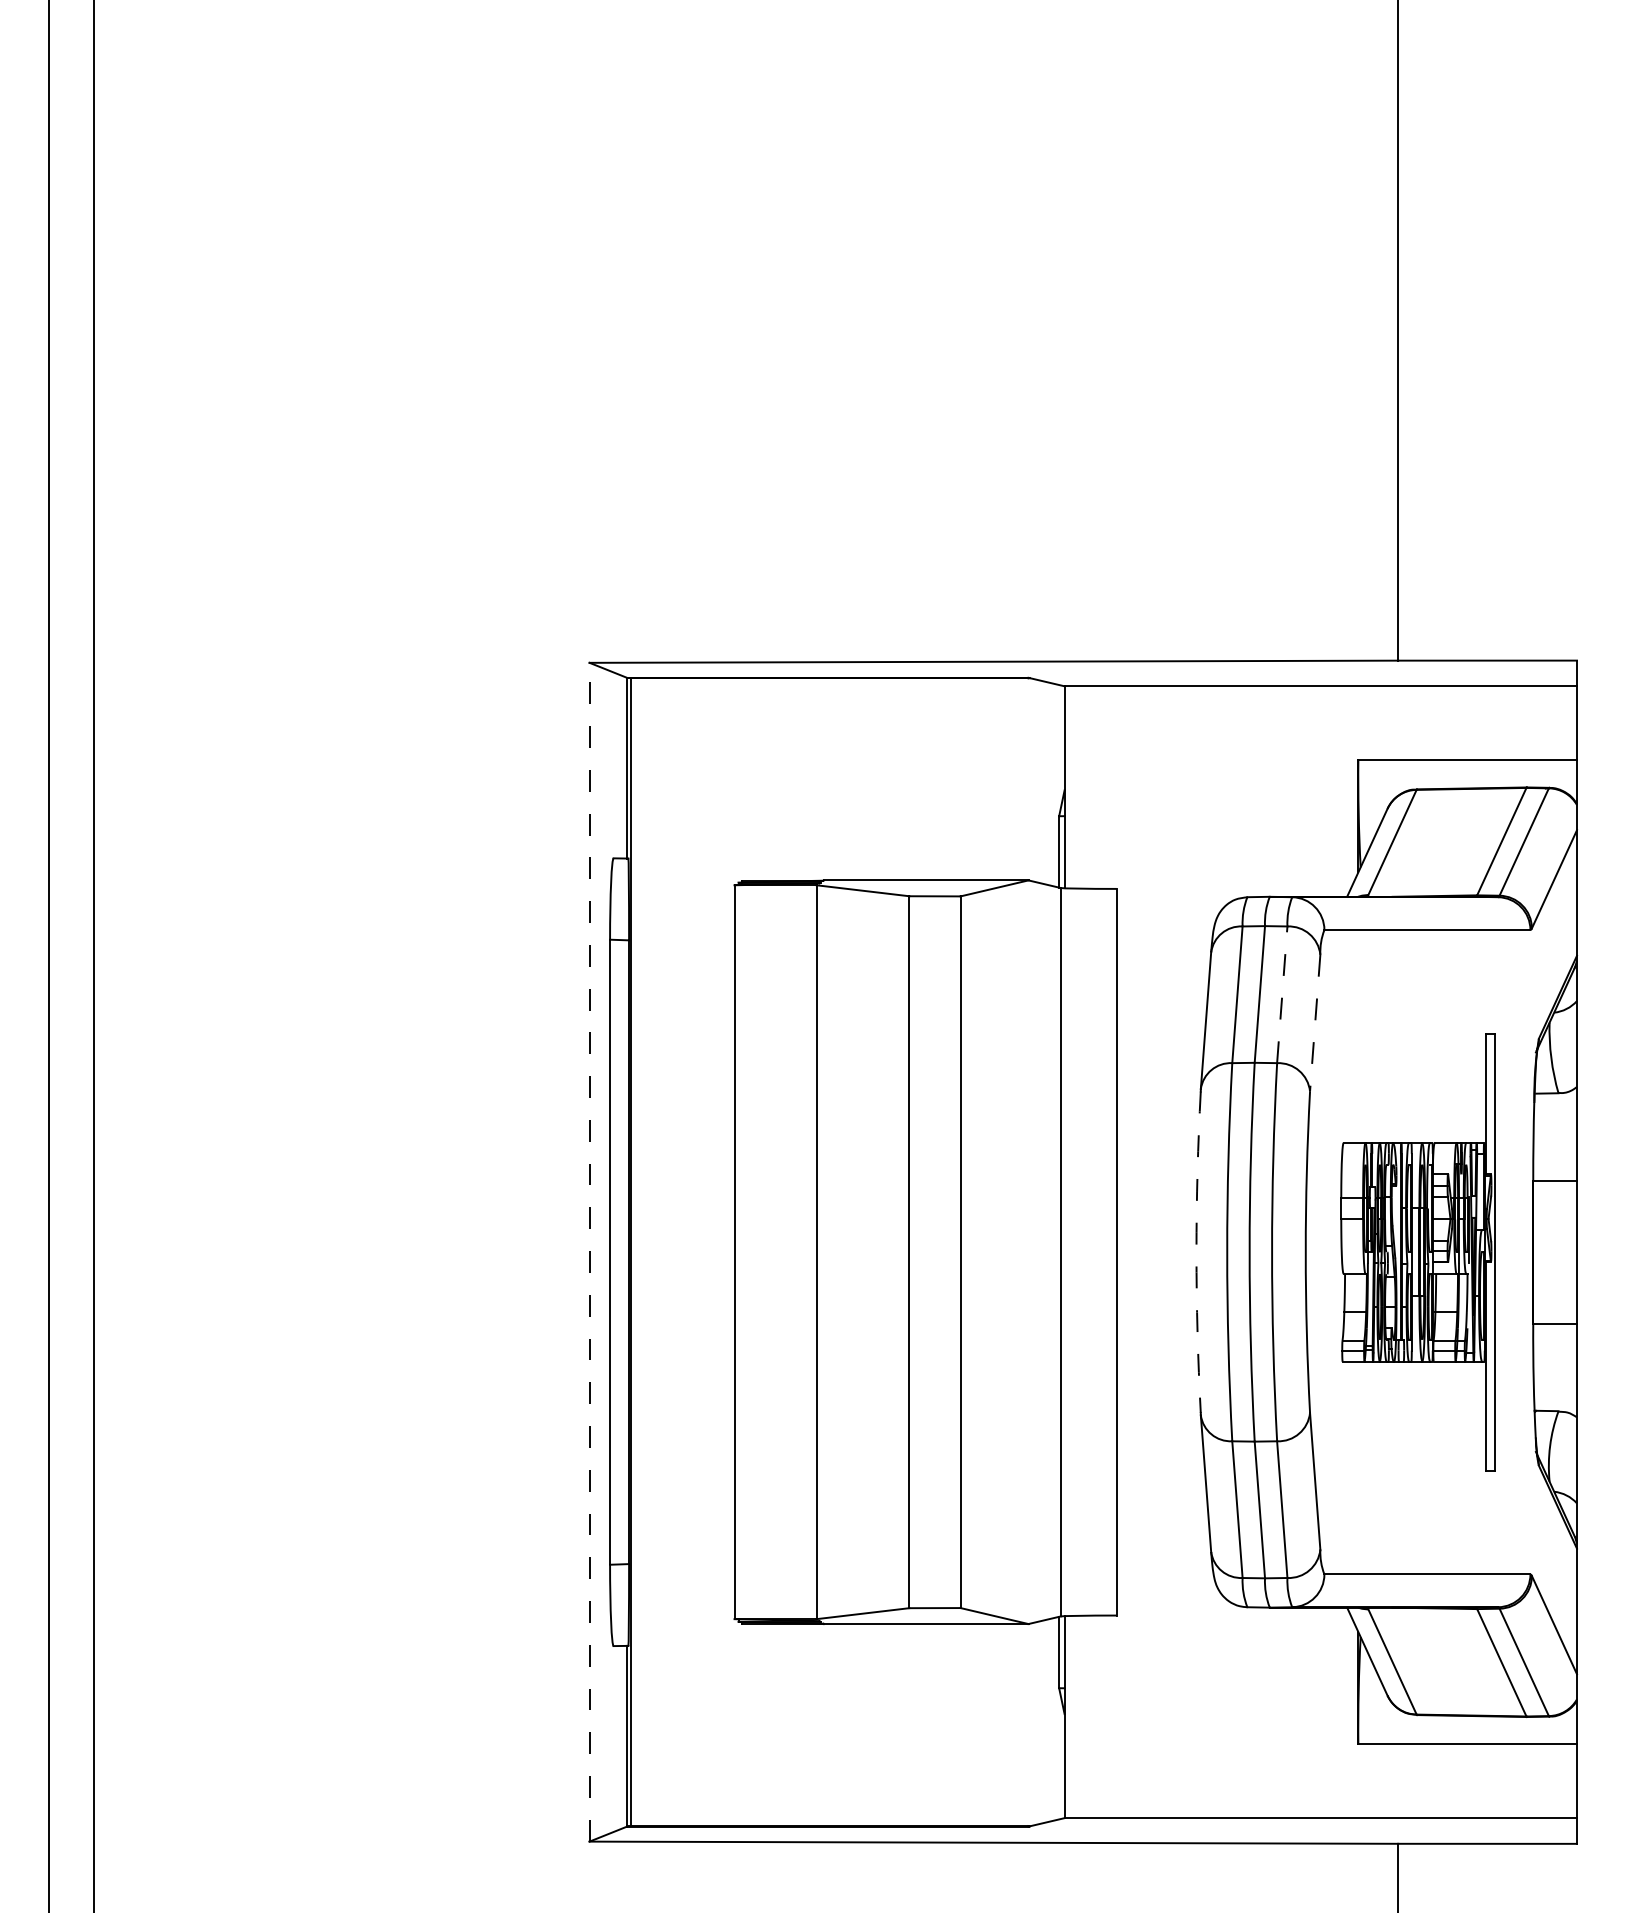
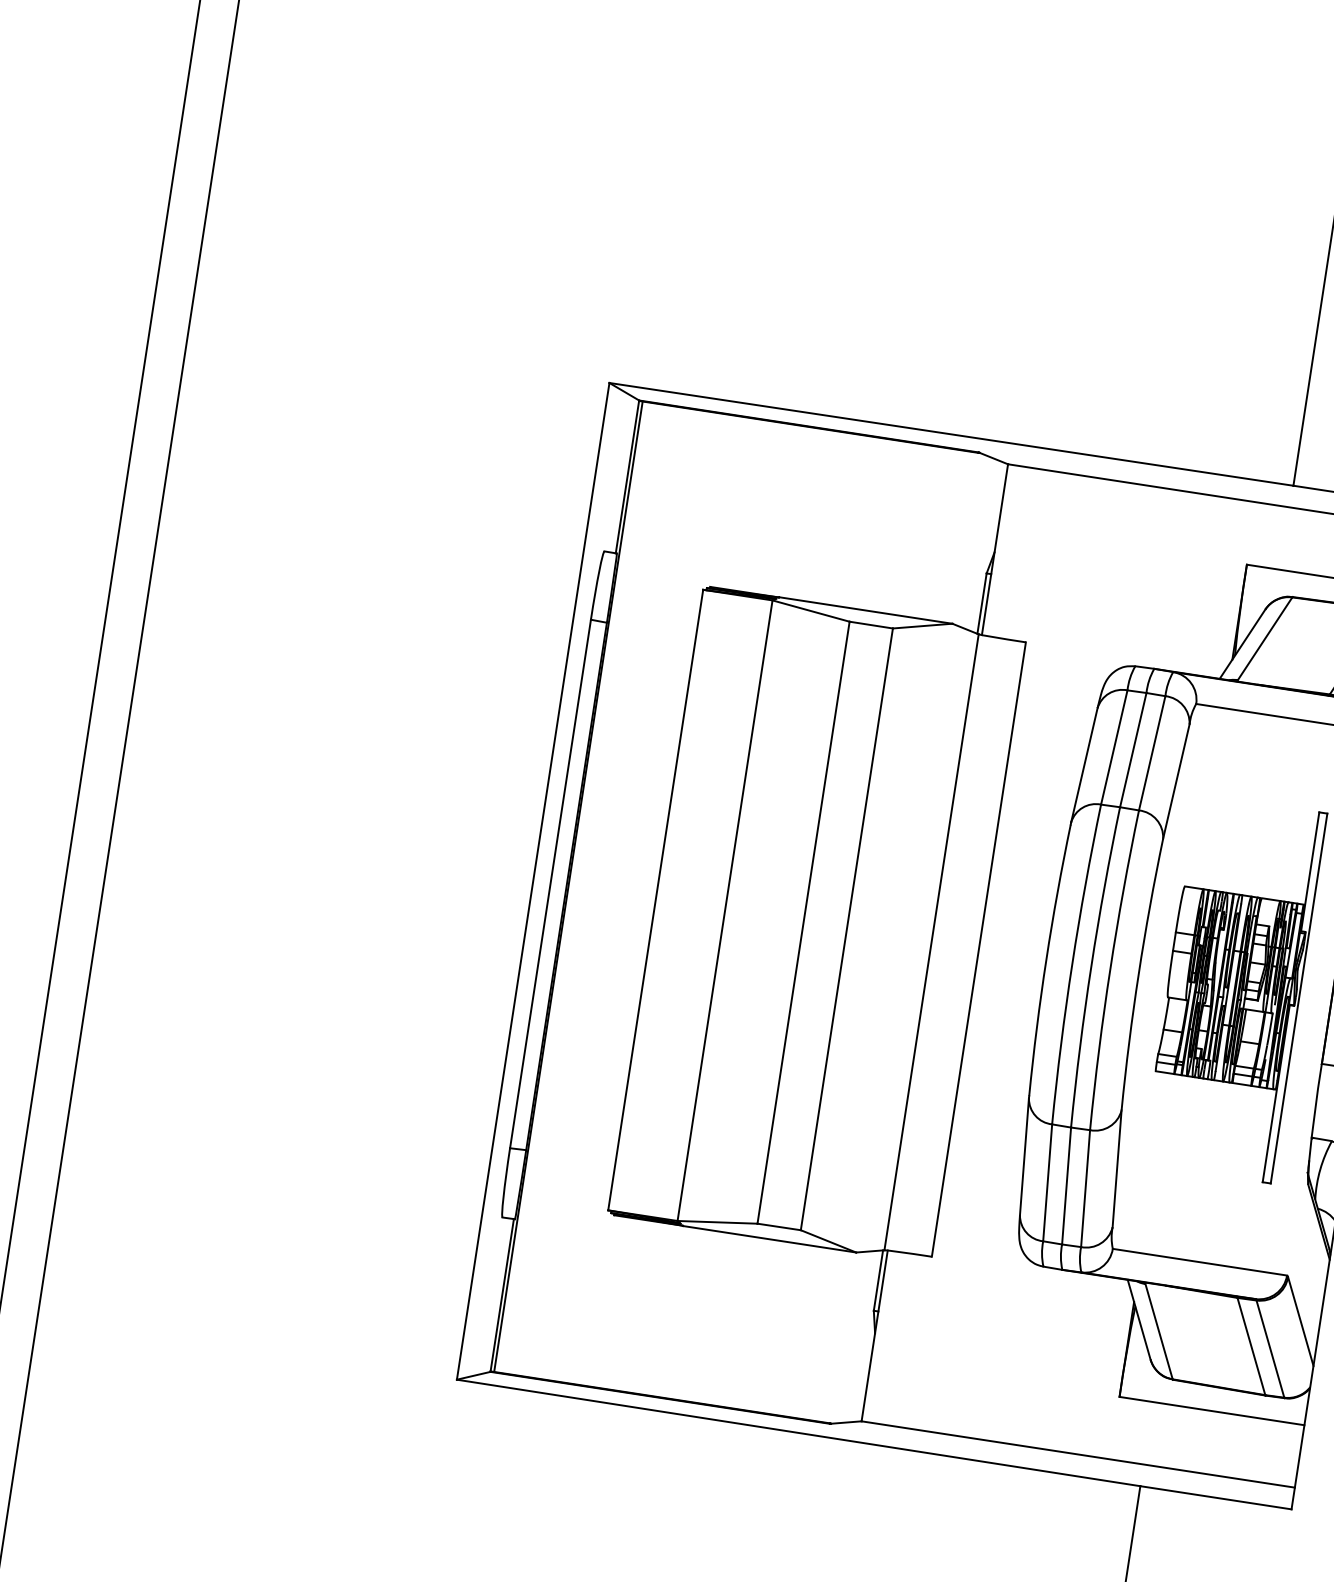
line: (1282, 994) -> (1152, 753), dashed -> solid
line: (1315, 1023) -> (1176, 781), dashed -> solid
line: (589, 1251) -> (533, 880), dashed -> solid
arc: (1196, 1252) -> (1046, 960), dashed -> solid

